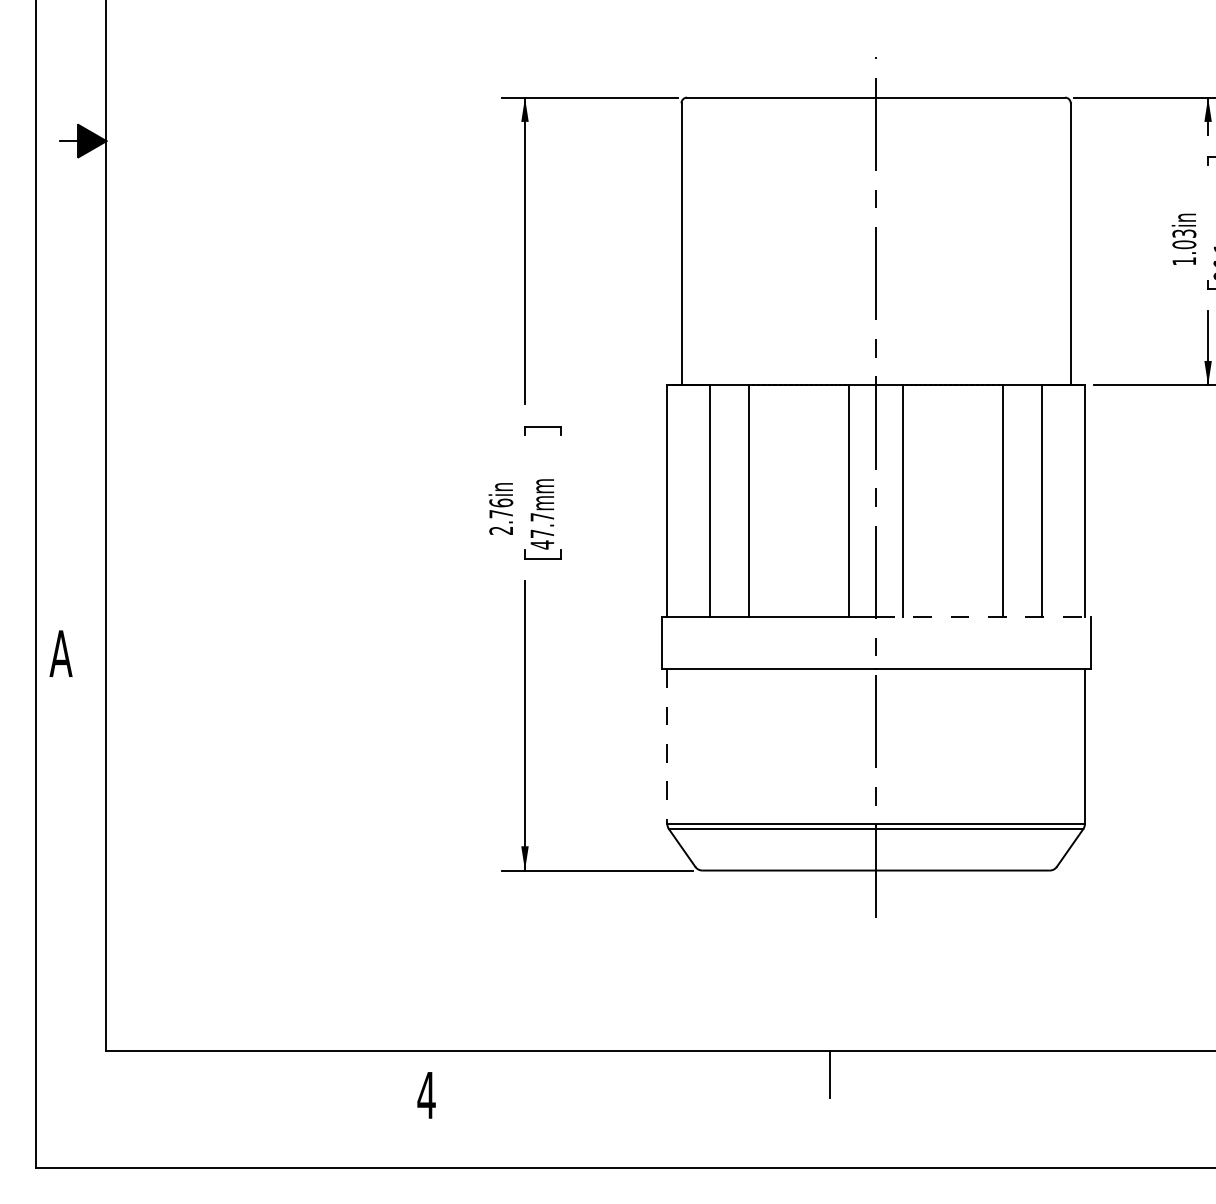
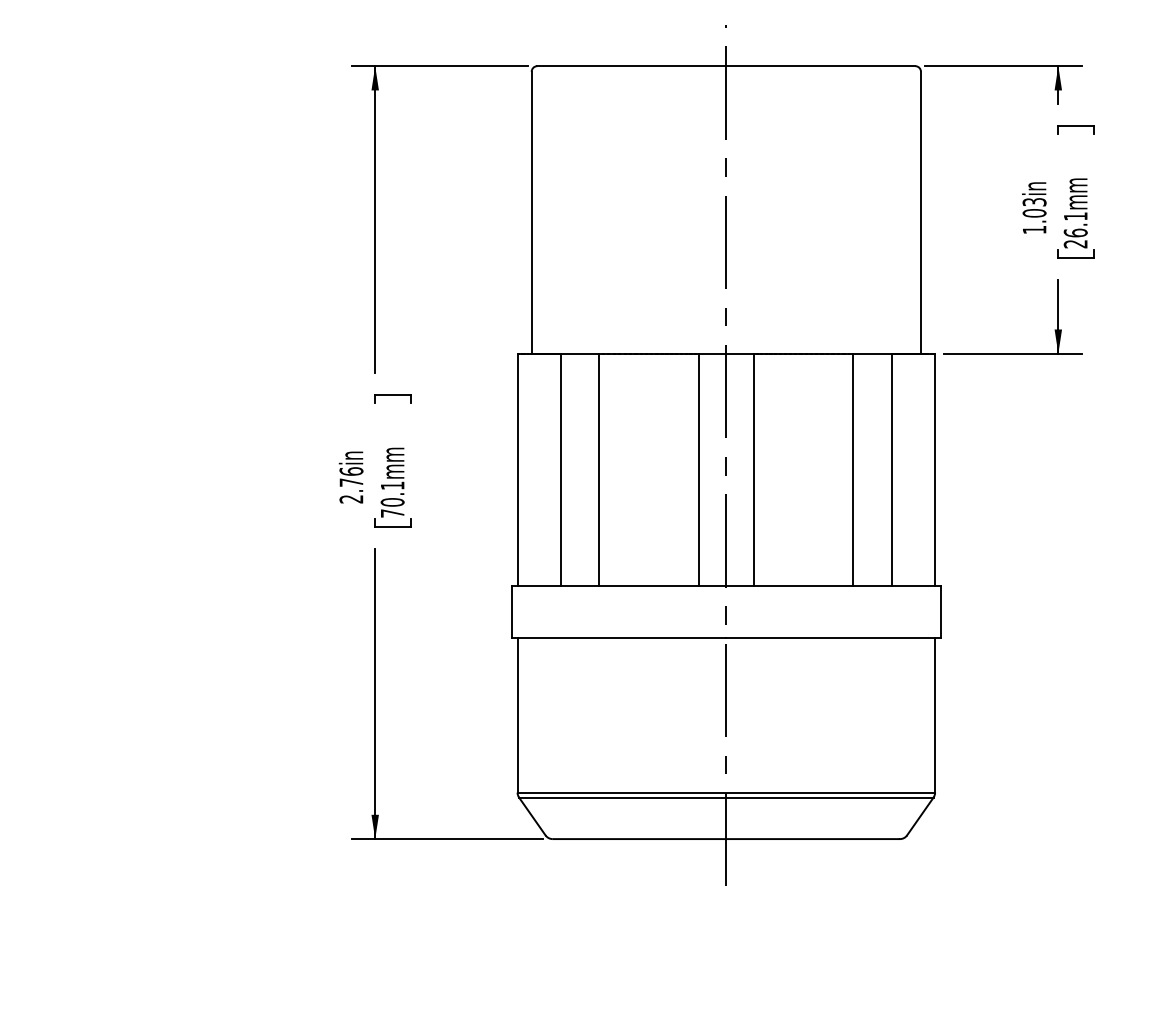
text: (542, 531) -> (392, 500), 47.7mm -> 70.1mm
line: (983, 617) -> (833, 586), dashed -> solid
line: (667, 747) -> (517, 716), dashed -> solid

